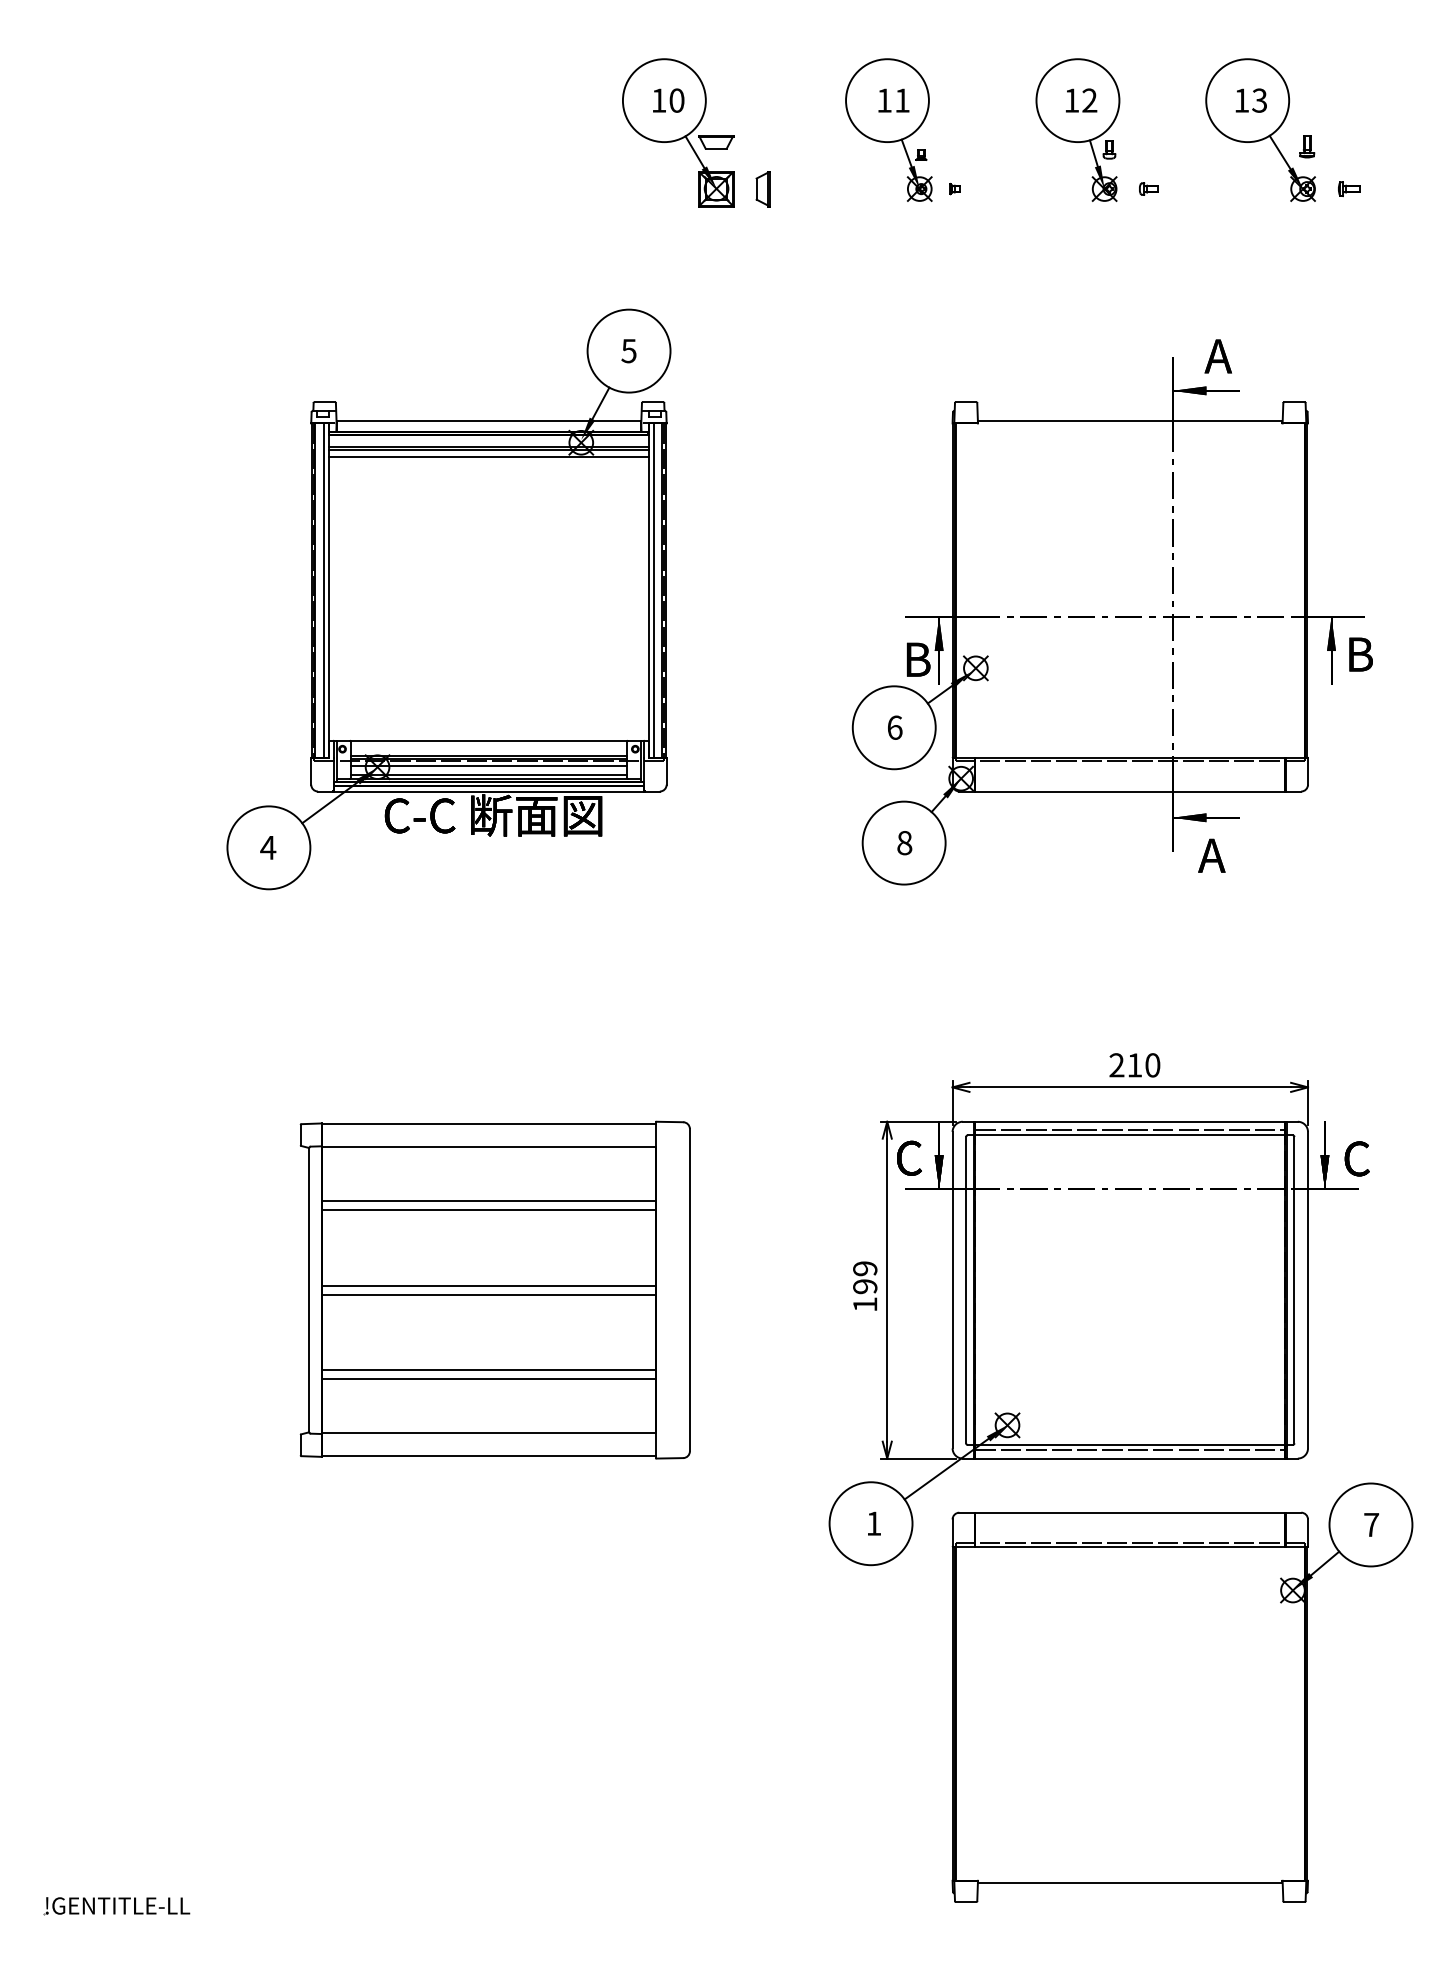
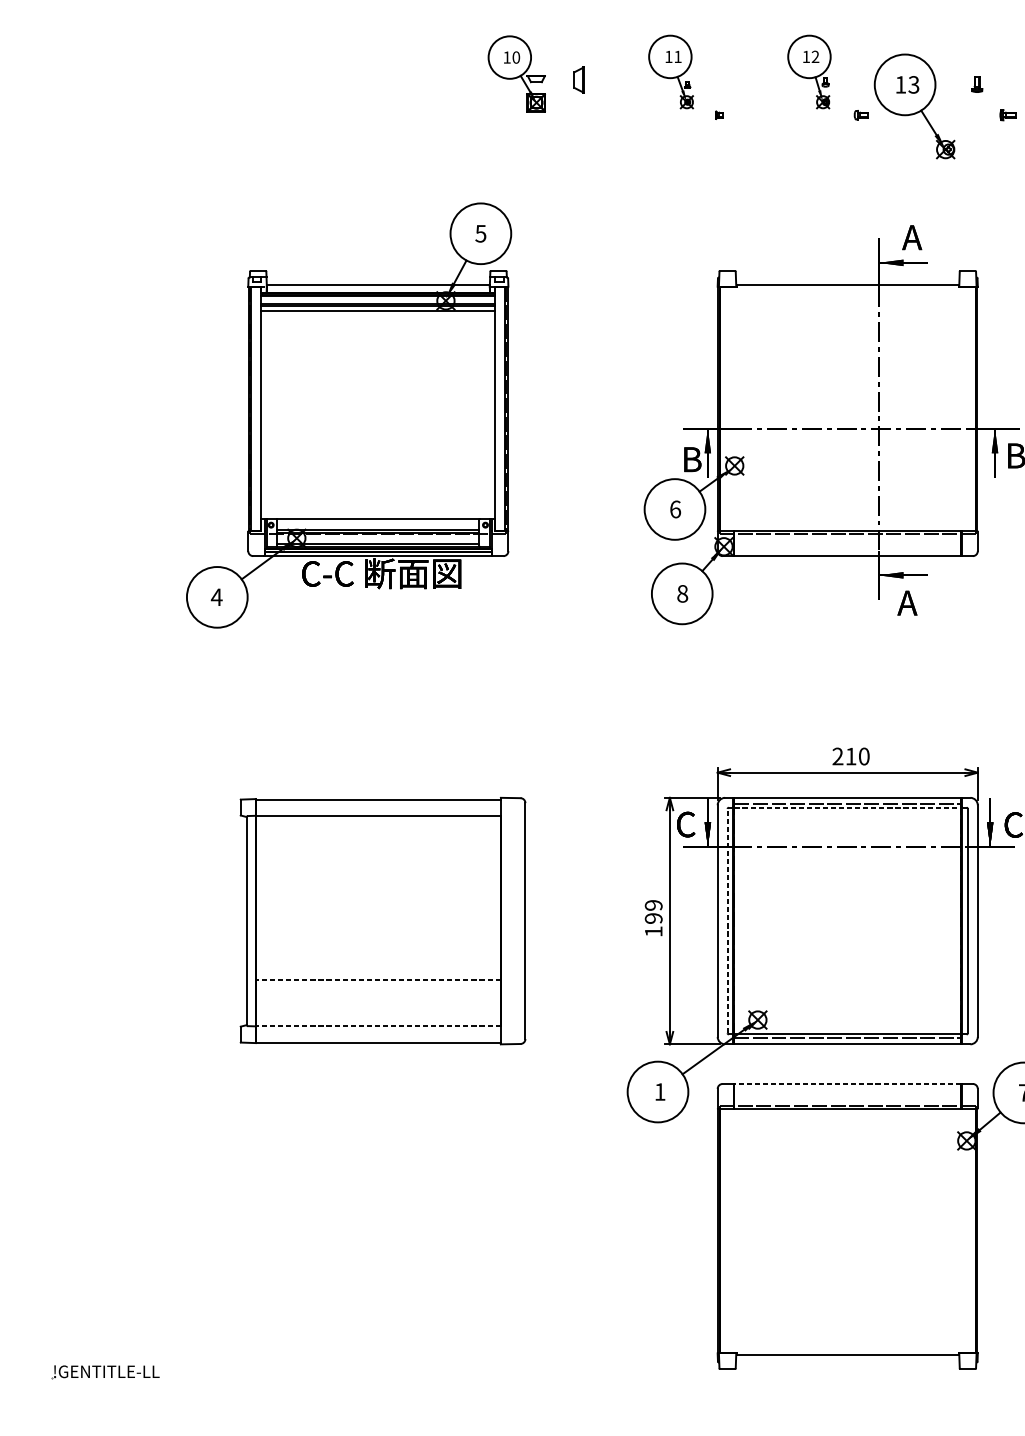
part: (888, 129) -> (670, 71), size x0.7
part: (1077, 129) -> (809, 71), size x0.7
part: (1260, 129) -> (914, 105), moved
part: (678, 132) -> (517, 73), size x0.7
part: (762, 189) -> (578, 80), moved
line: (323, 590) -> (257, 409), removed
line: (653, 590) -> (498, 409), removed
line: (488, 766) -> (378, 537), removed
line: (1130, 1135) -> (847, 807), solid -> dashed
line: (488, 1200) -> (378, 855), removed
line: (488, 1210) -> (378, 862), removed
line: (488, 1285) -> (378, 917), removed
line: (966, 1289) -> (727, 920), solid -> dashed
line: (488, 1294) -> (378, 924), removed
line: (488, 1370) -> (378, 979), solid -> dashed
line: (488, 1379) -> (378, 986), removed
line: (488, 1433) -> (378, 1025), solid -> dashed
line: (1130, 1512) -> (847, 1083), solid -> dashed

